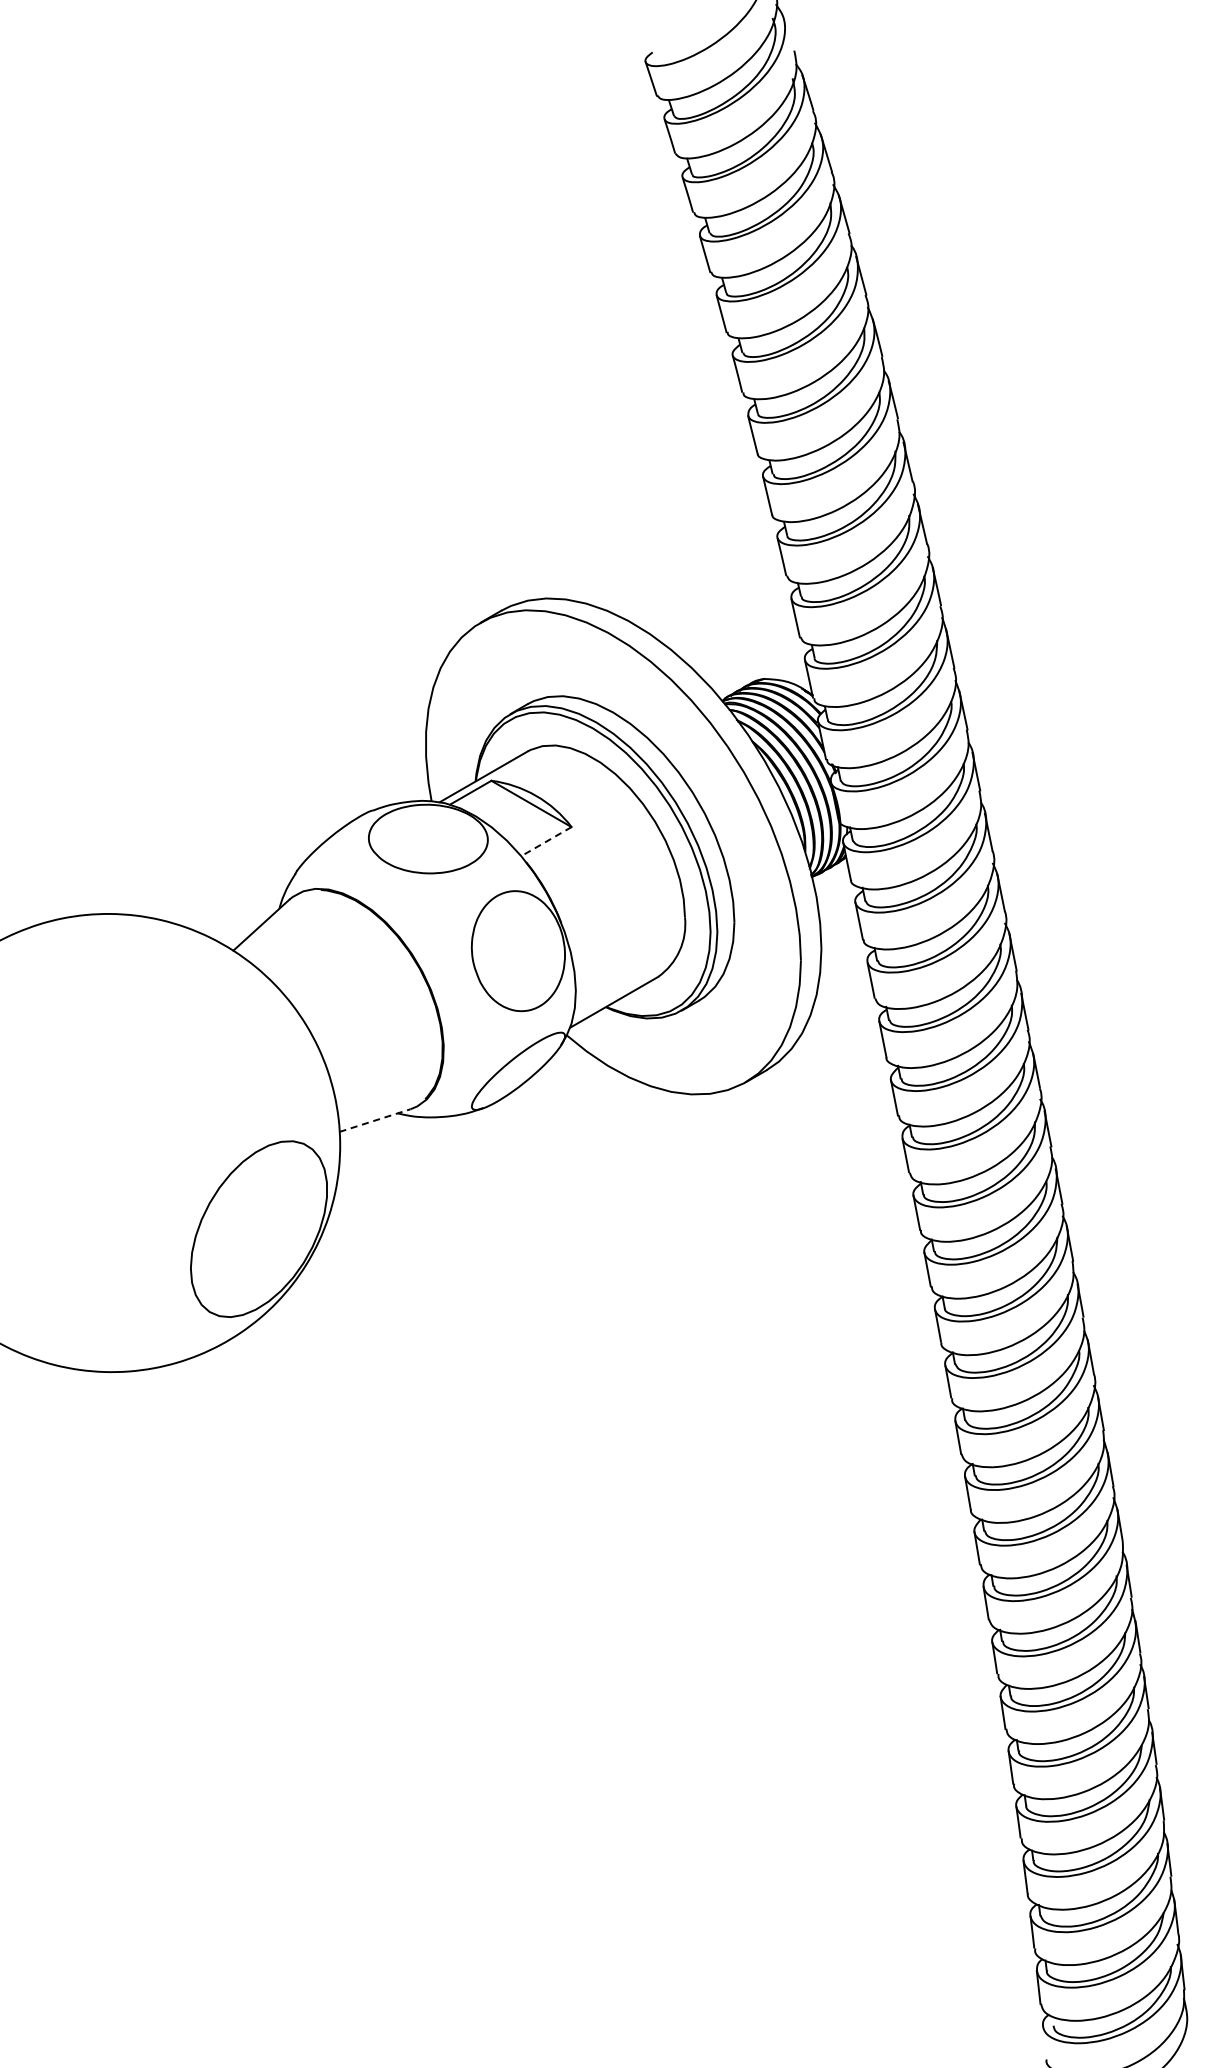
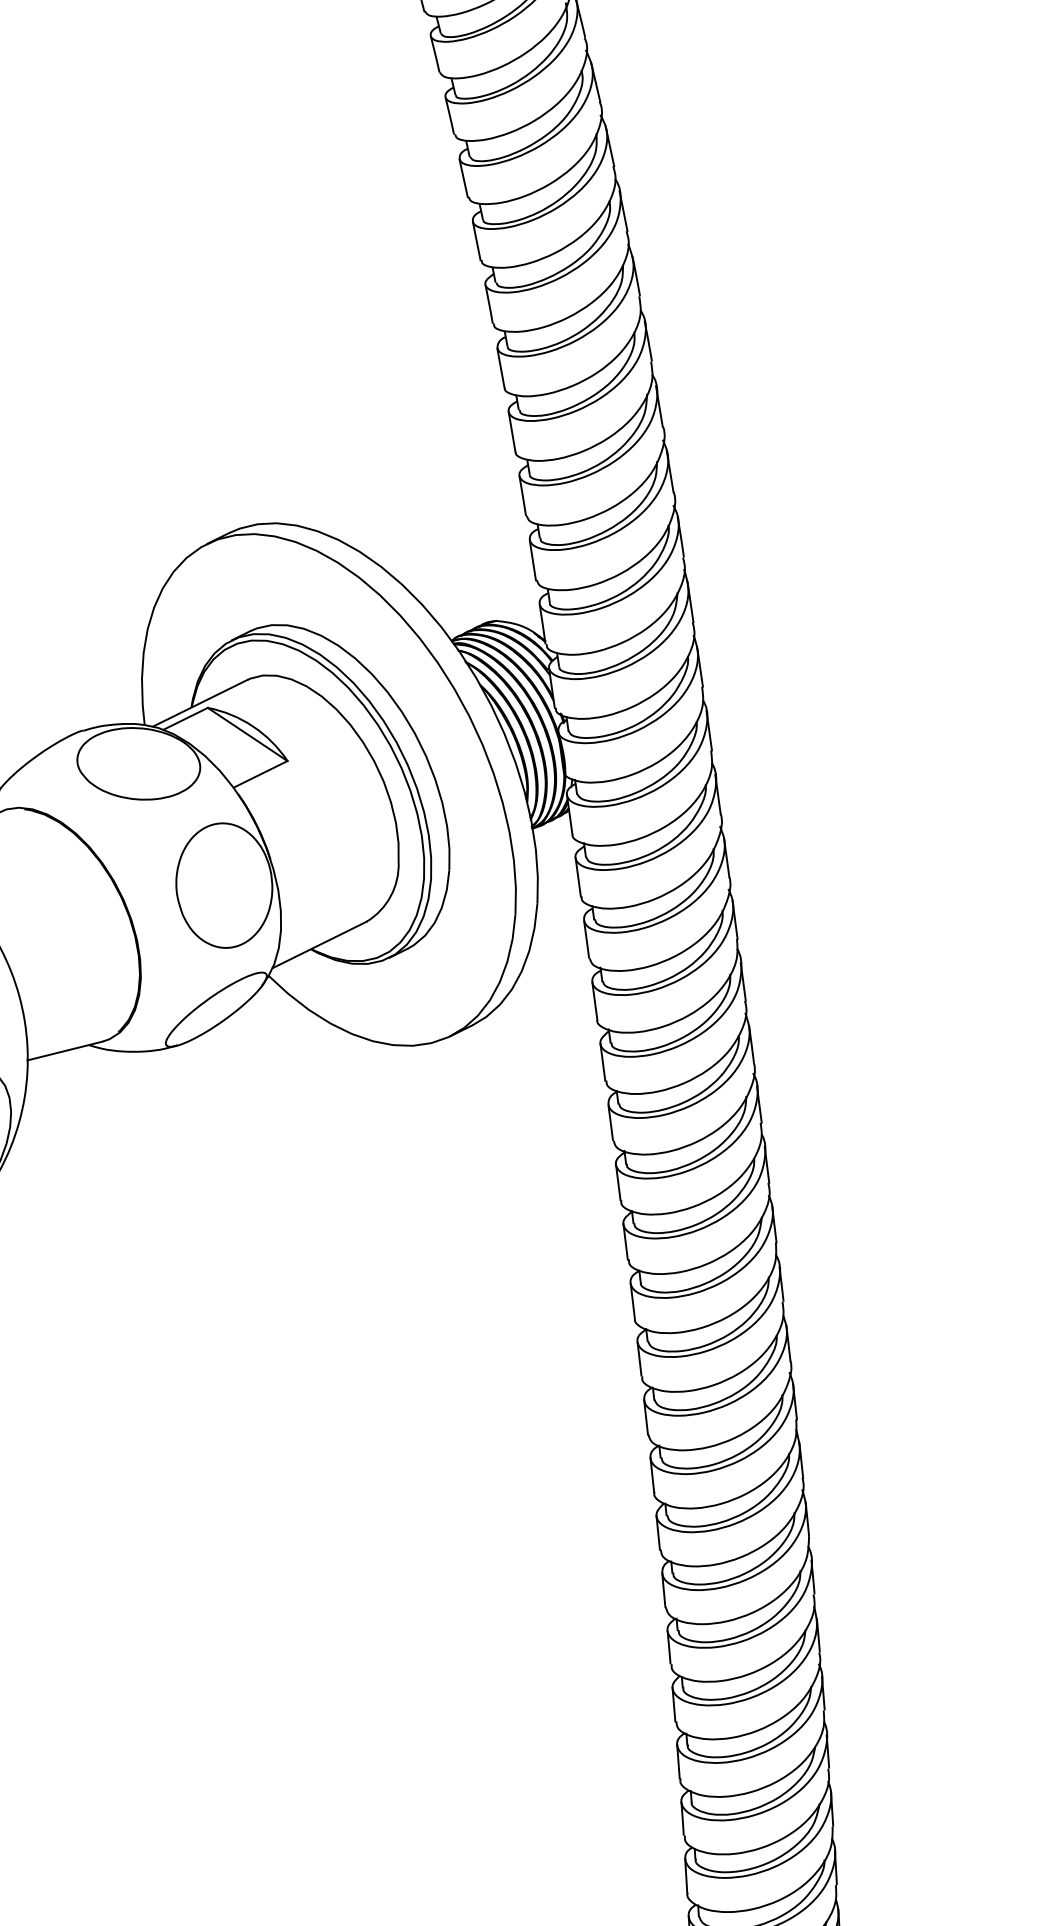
line: (546, 841) -> (260, 774), dashed -> solid
line: (375, 1120) -> (65, 1050), dashed -> solid

